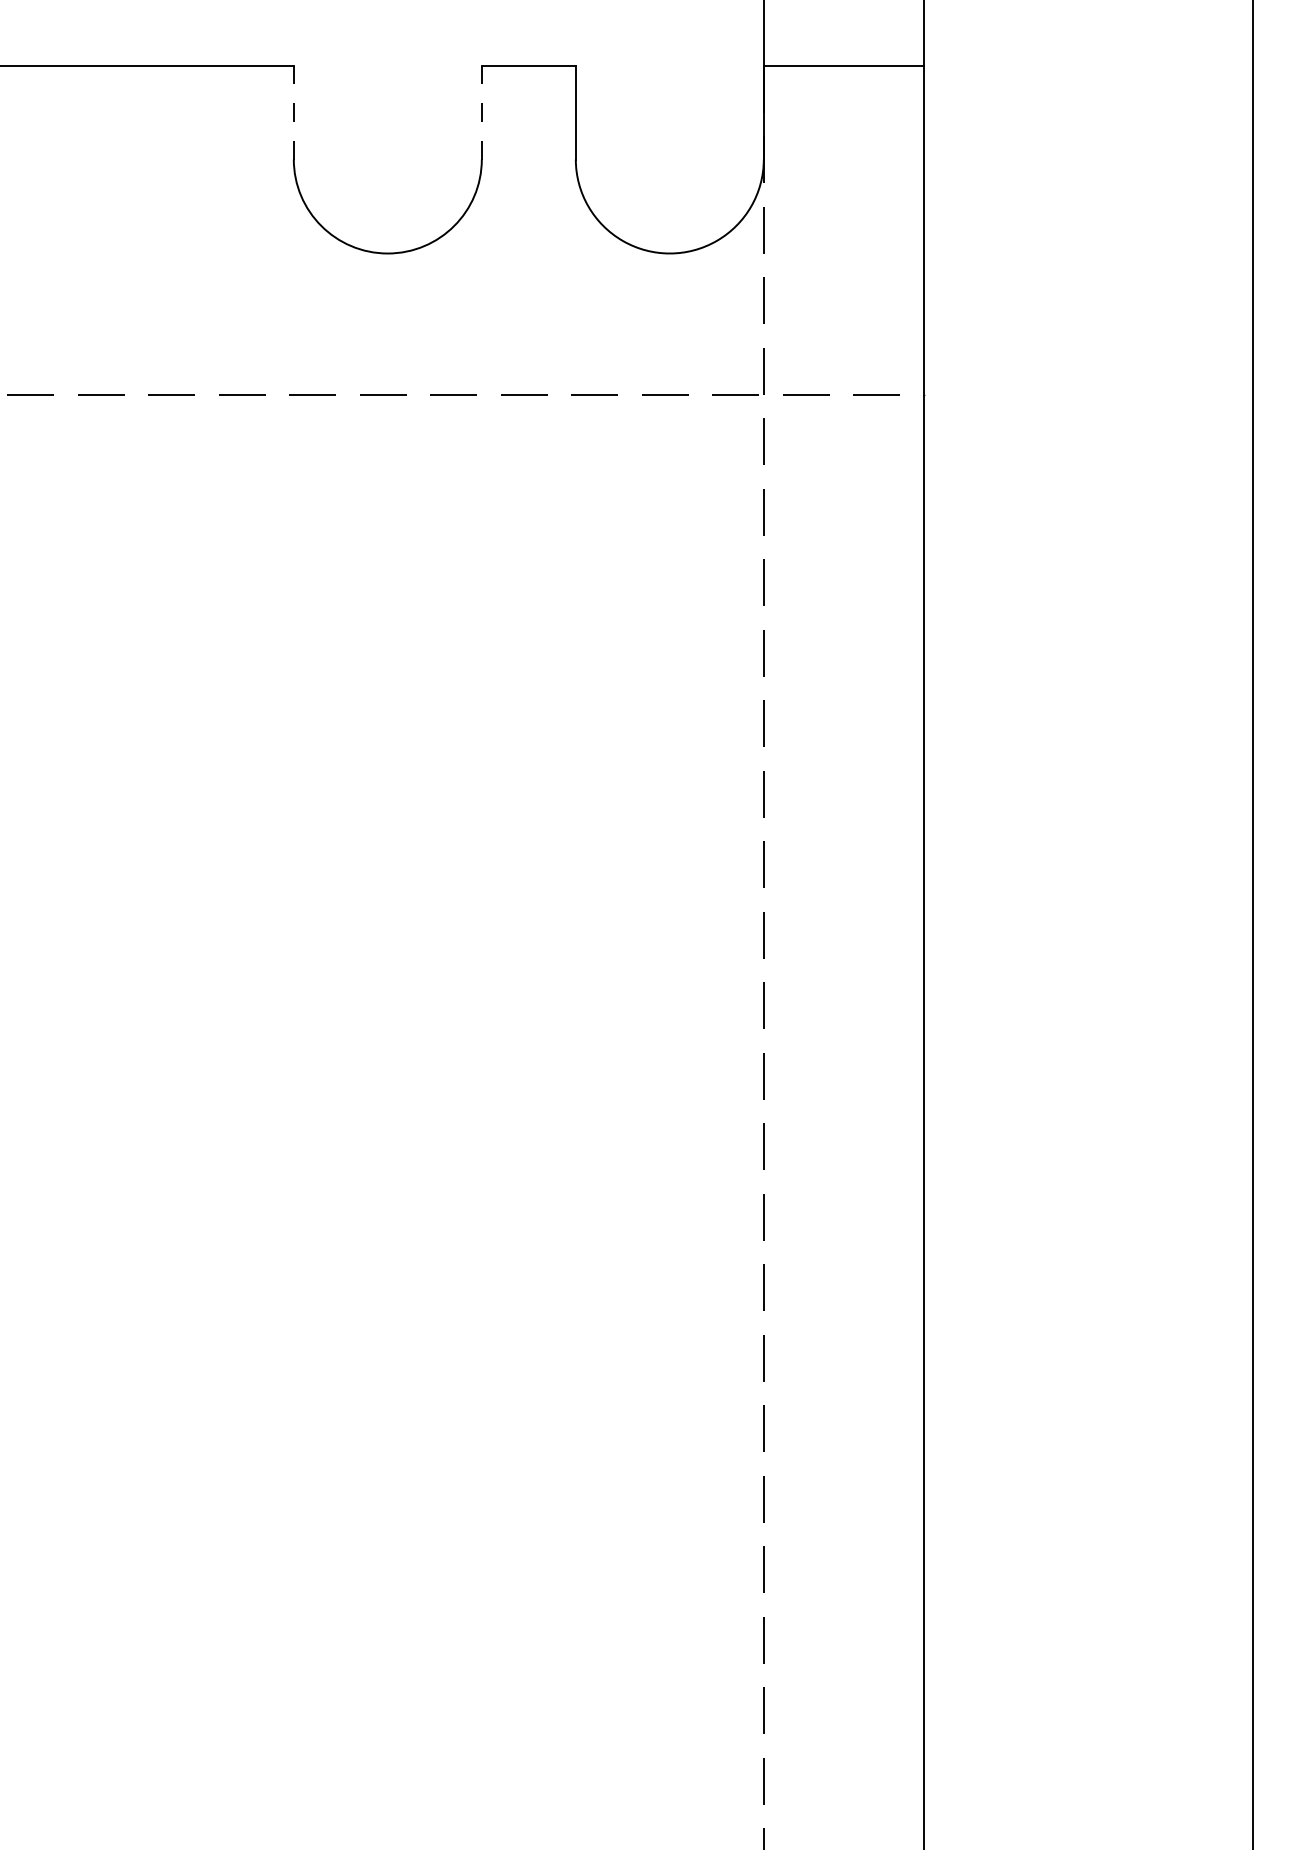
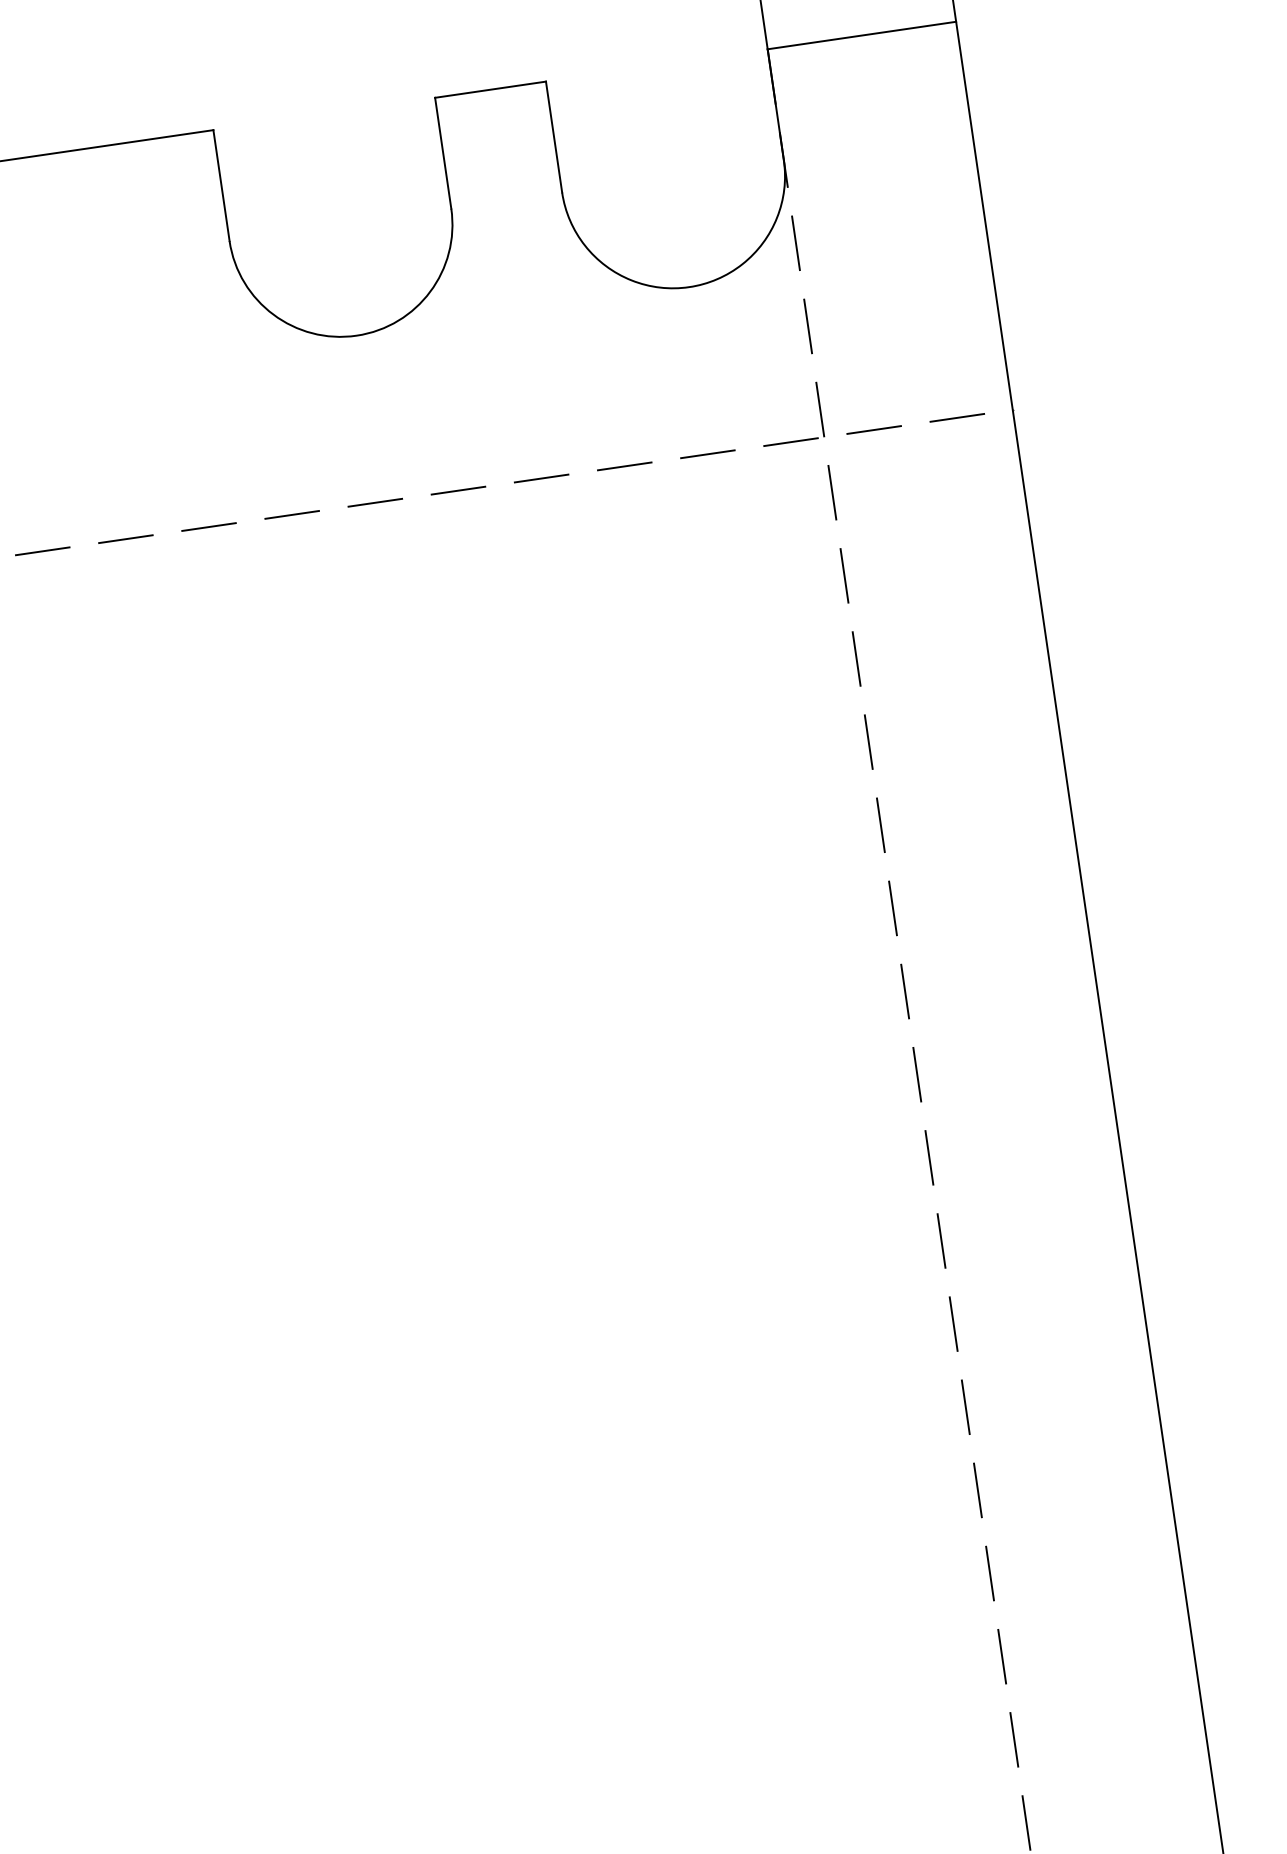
line: (293, 112) -> (221, 185), dashed -> solid
line: (481, 112) -> (442, 153), dashed -> solid

